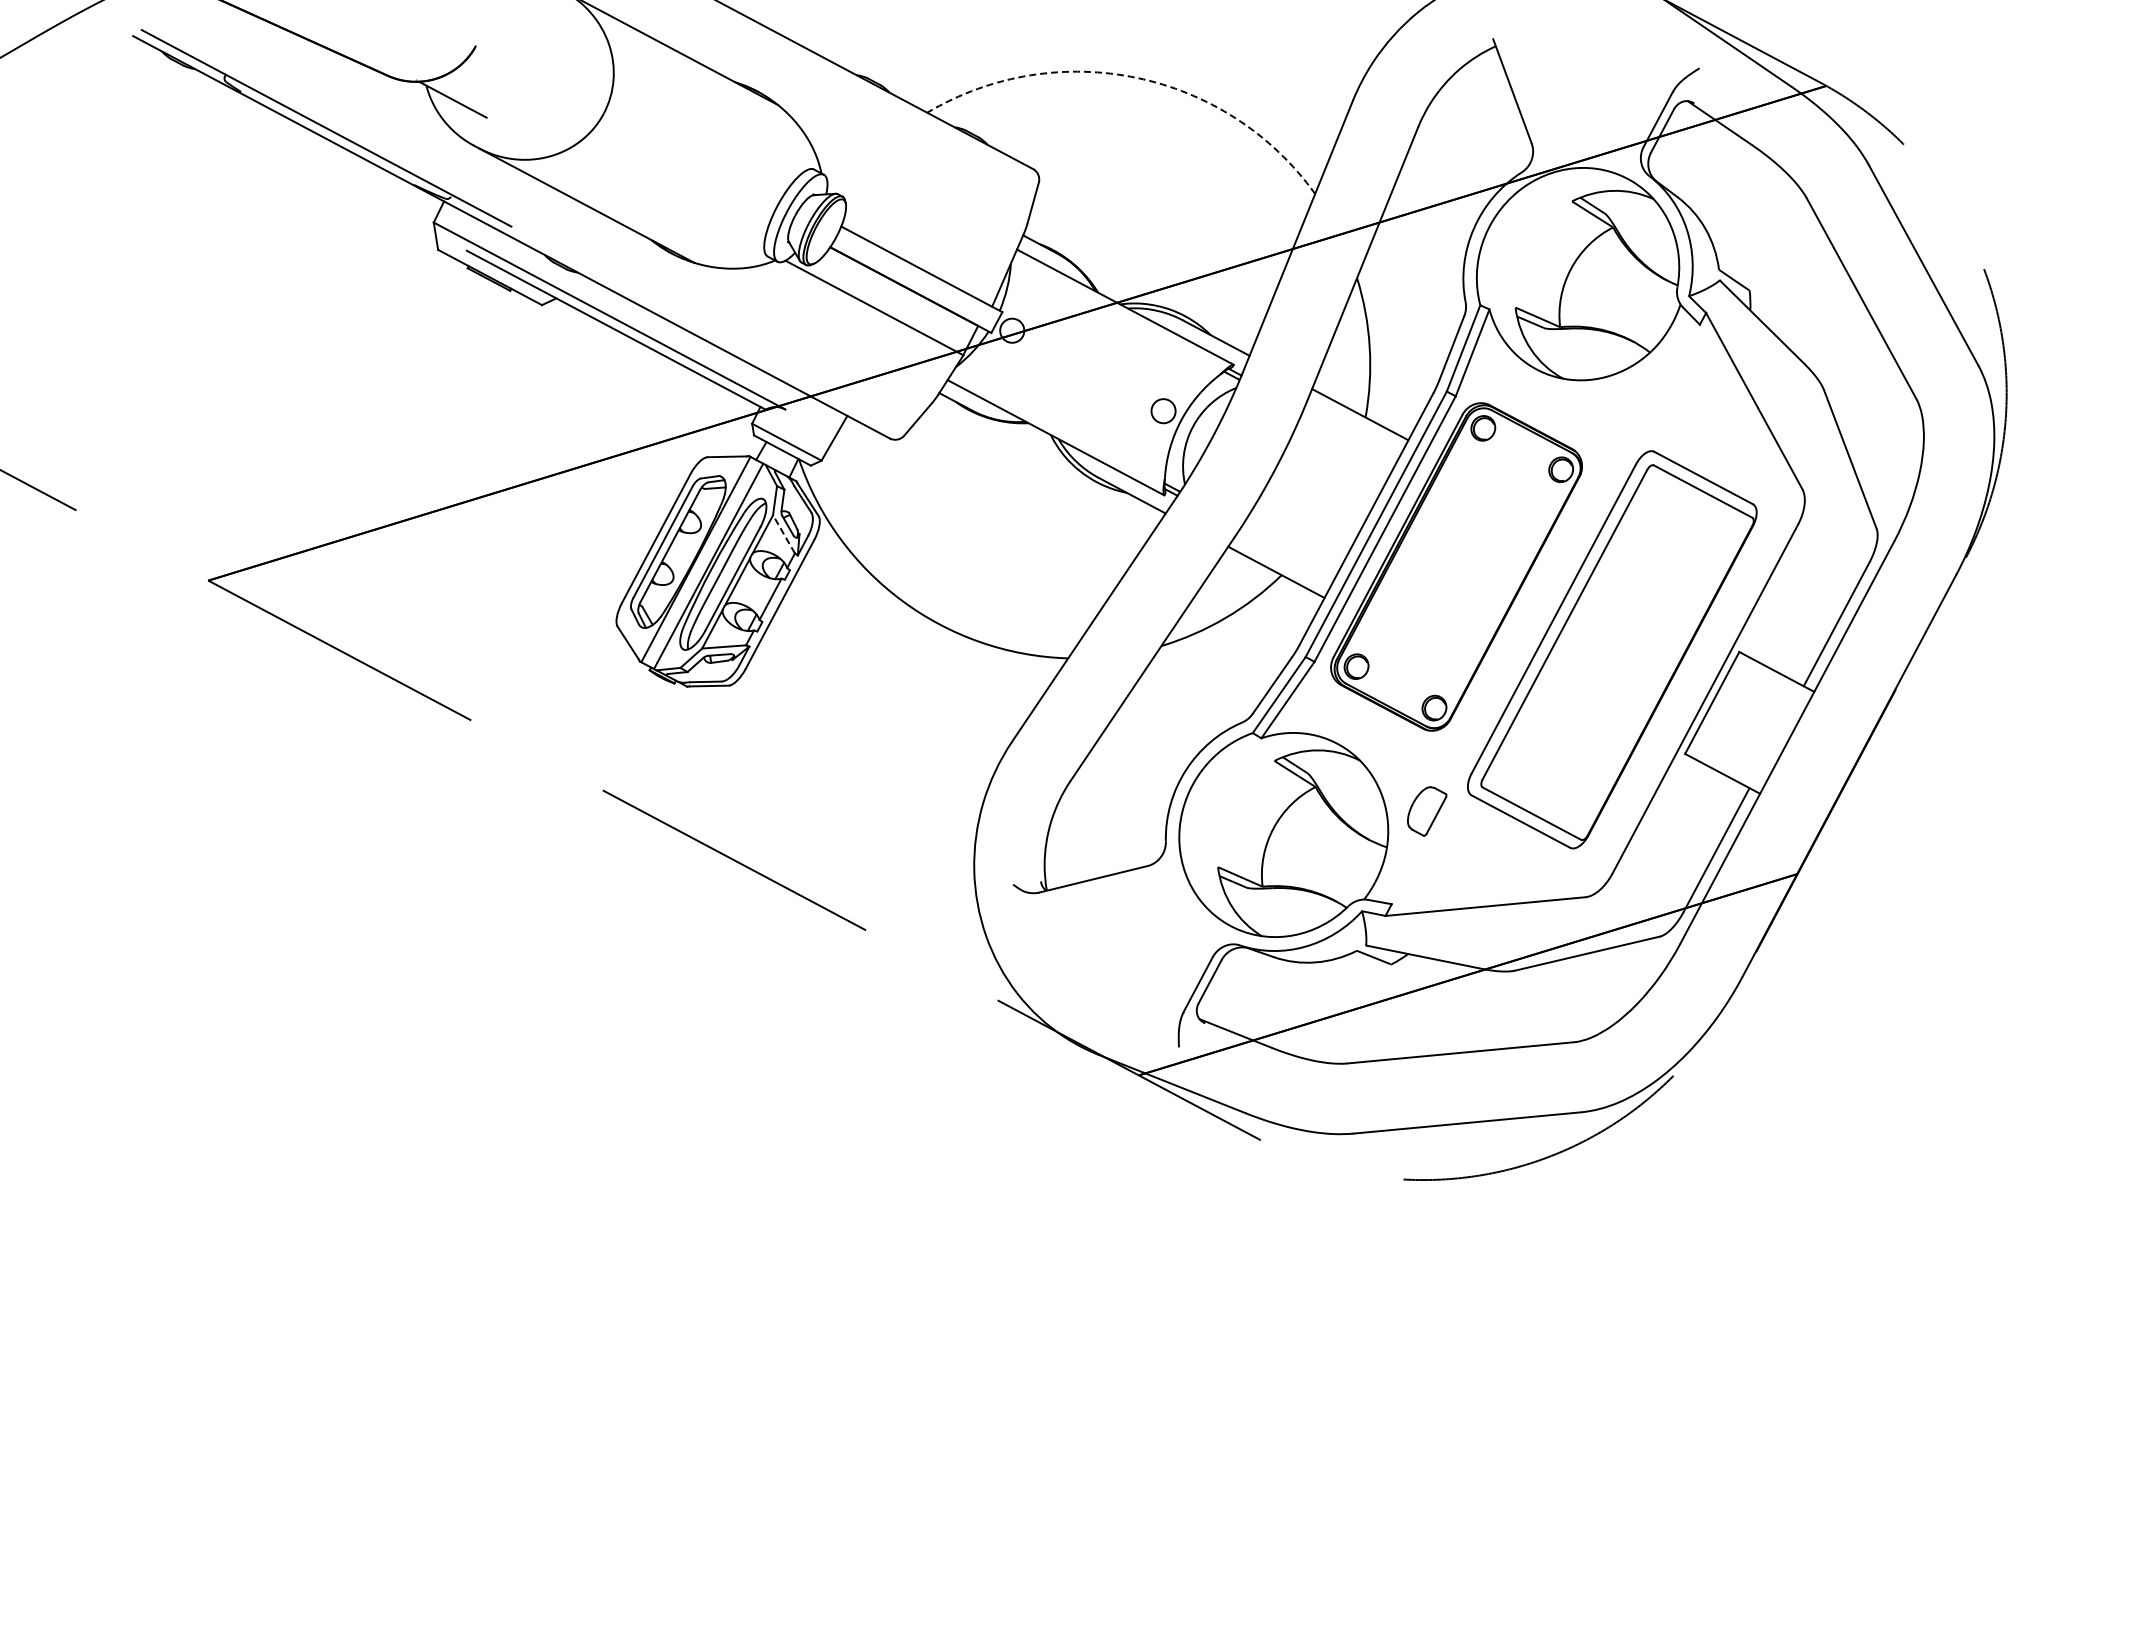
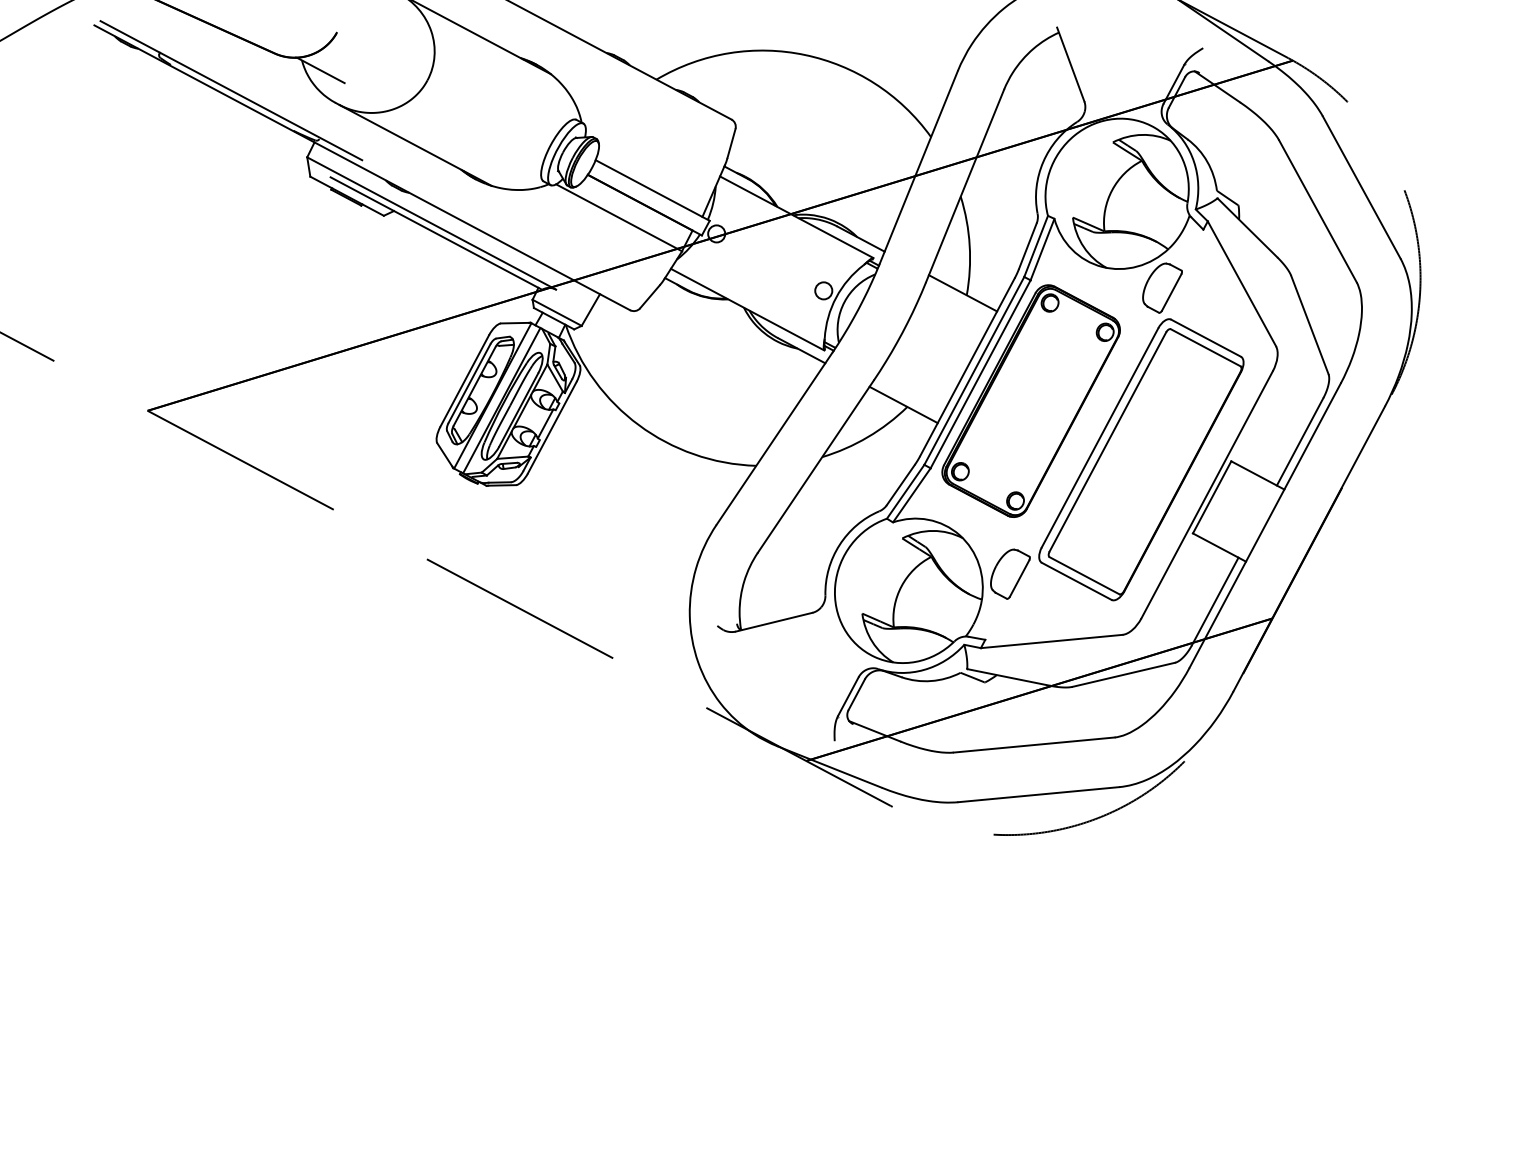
arc: (1136, 77) -> (804, 54), dashed -> solid
part: (1641, 407) -> (1162, 288), added
line: (783, 533) -> (554, 377), dashed -> solid
part: (1426, 811) -> (1009, 574), size x1.43

